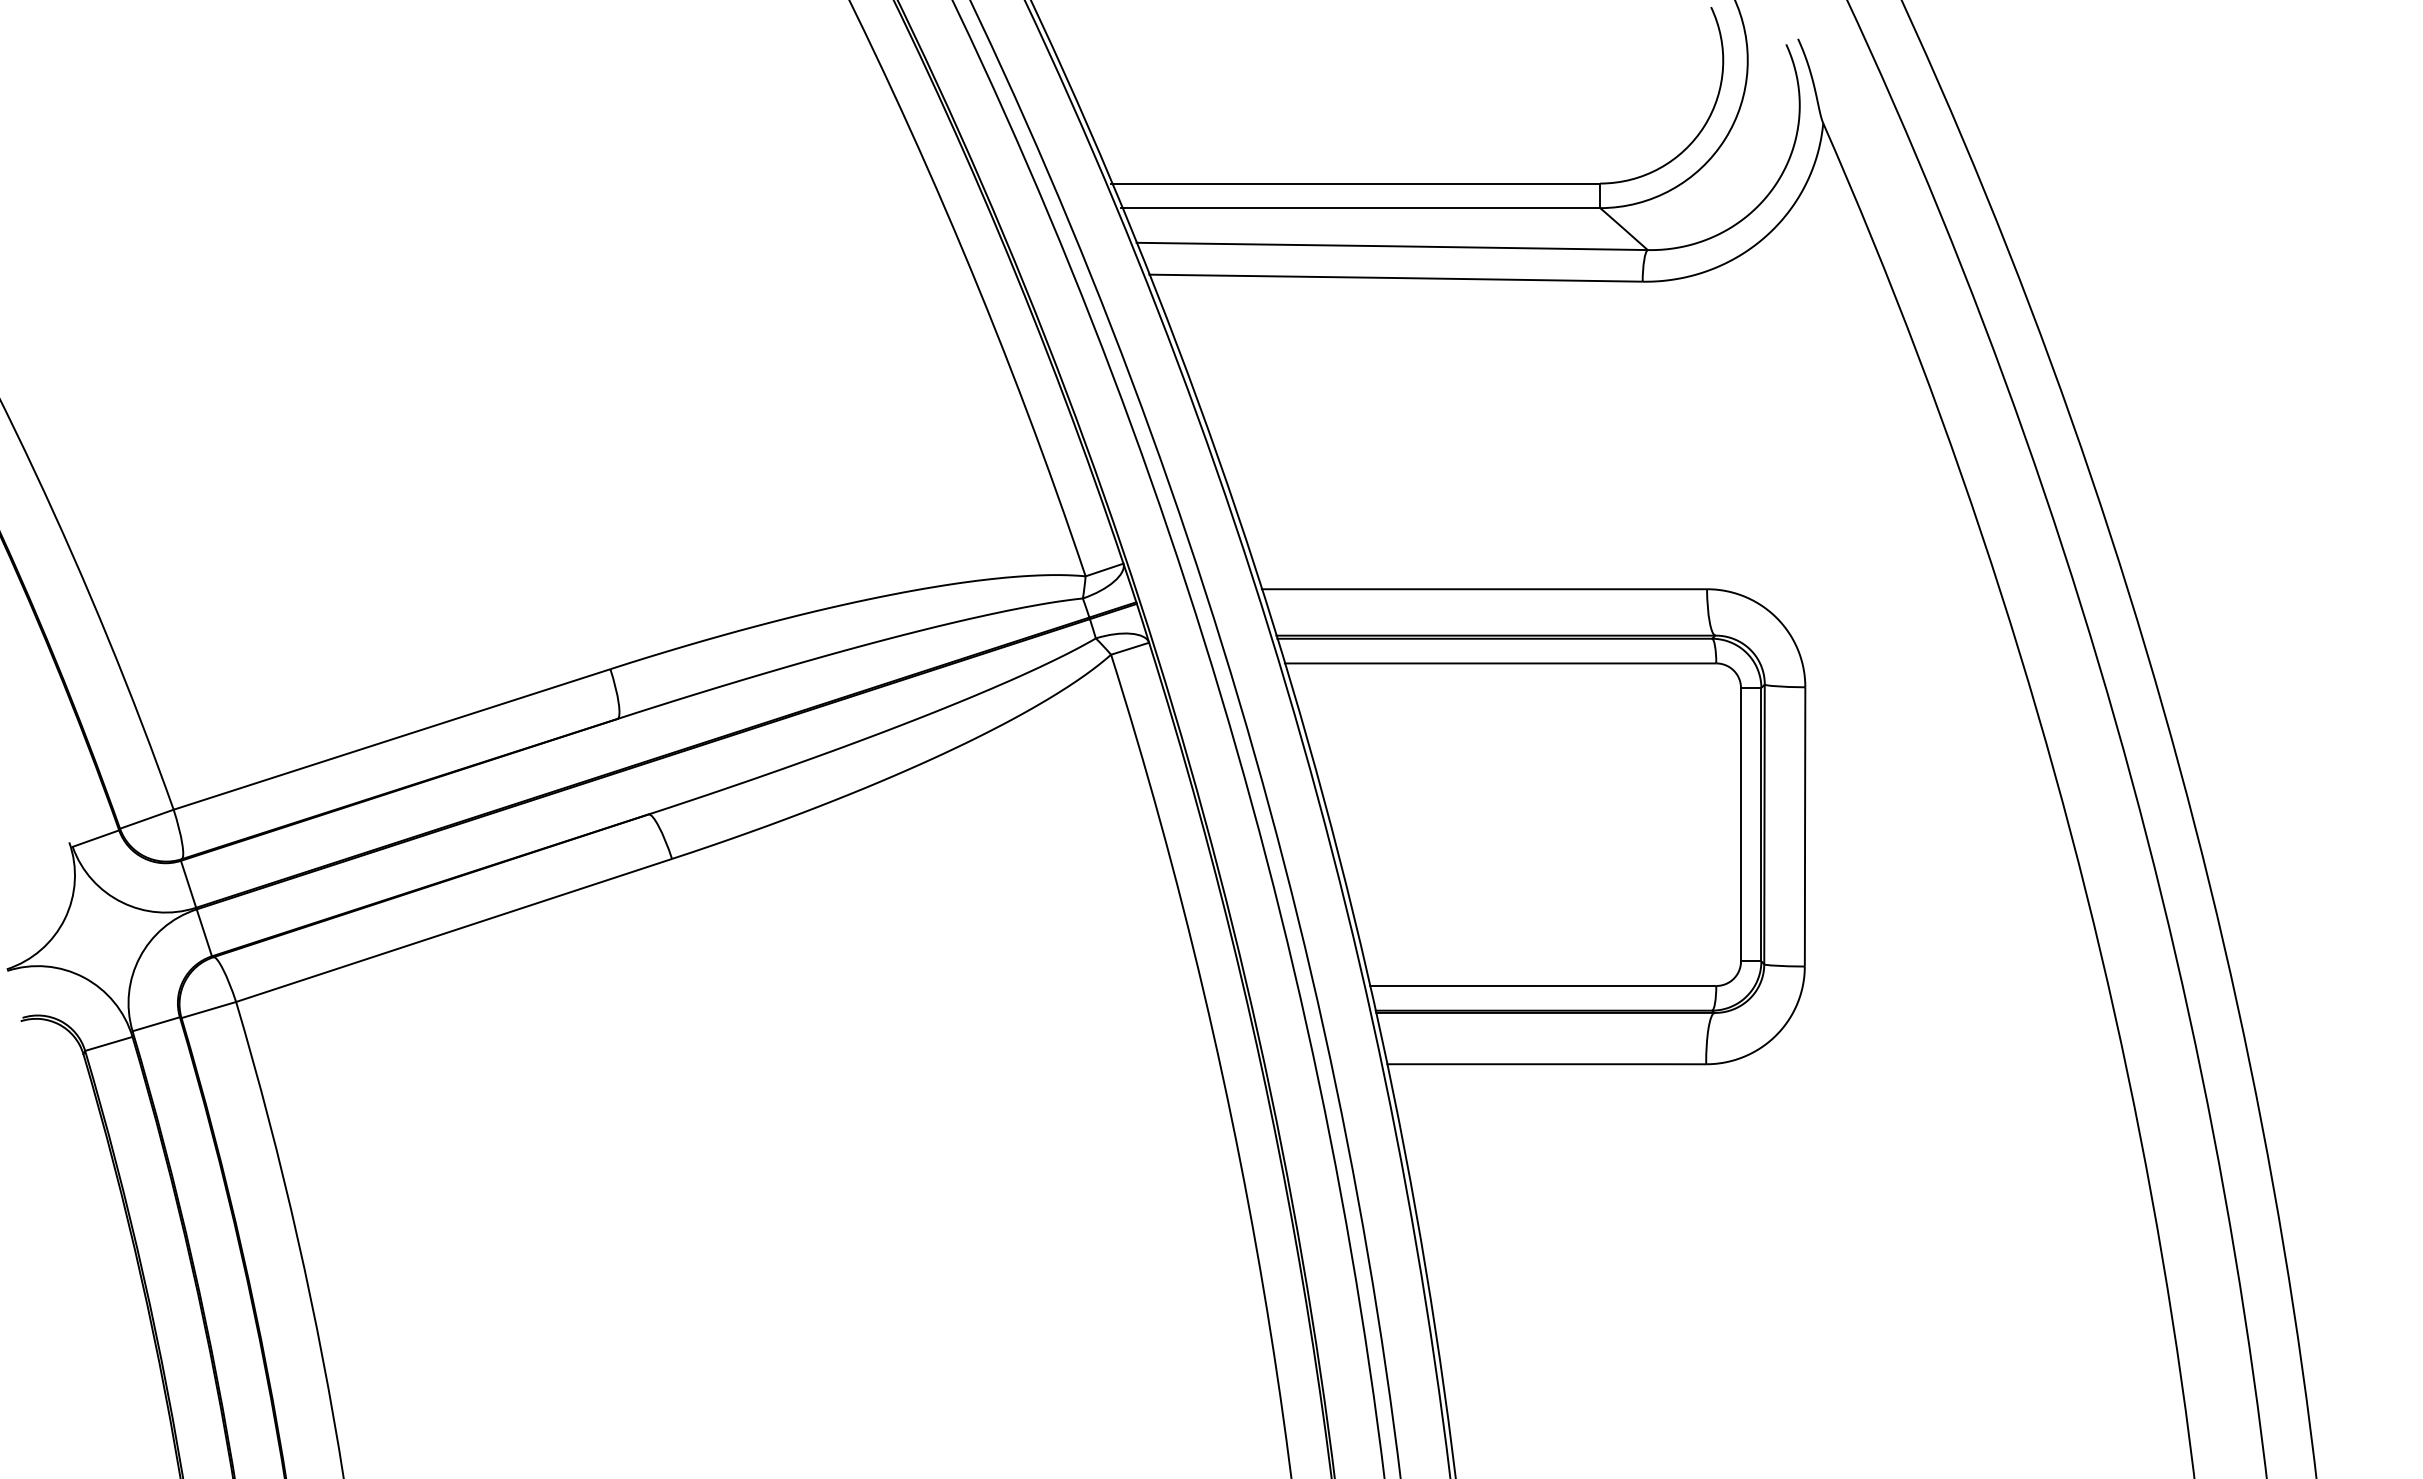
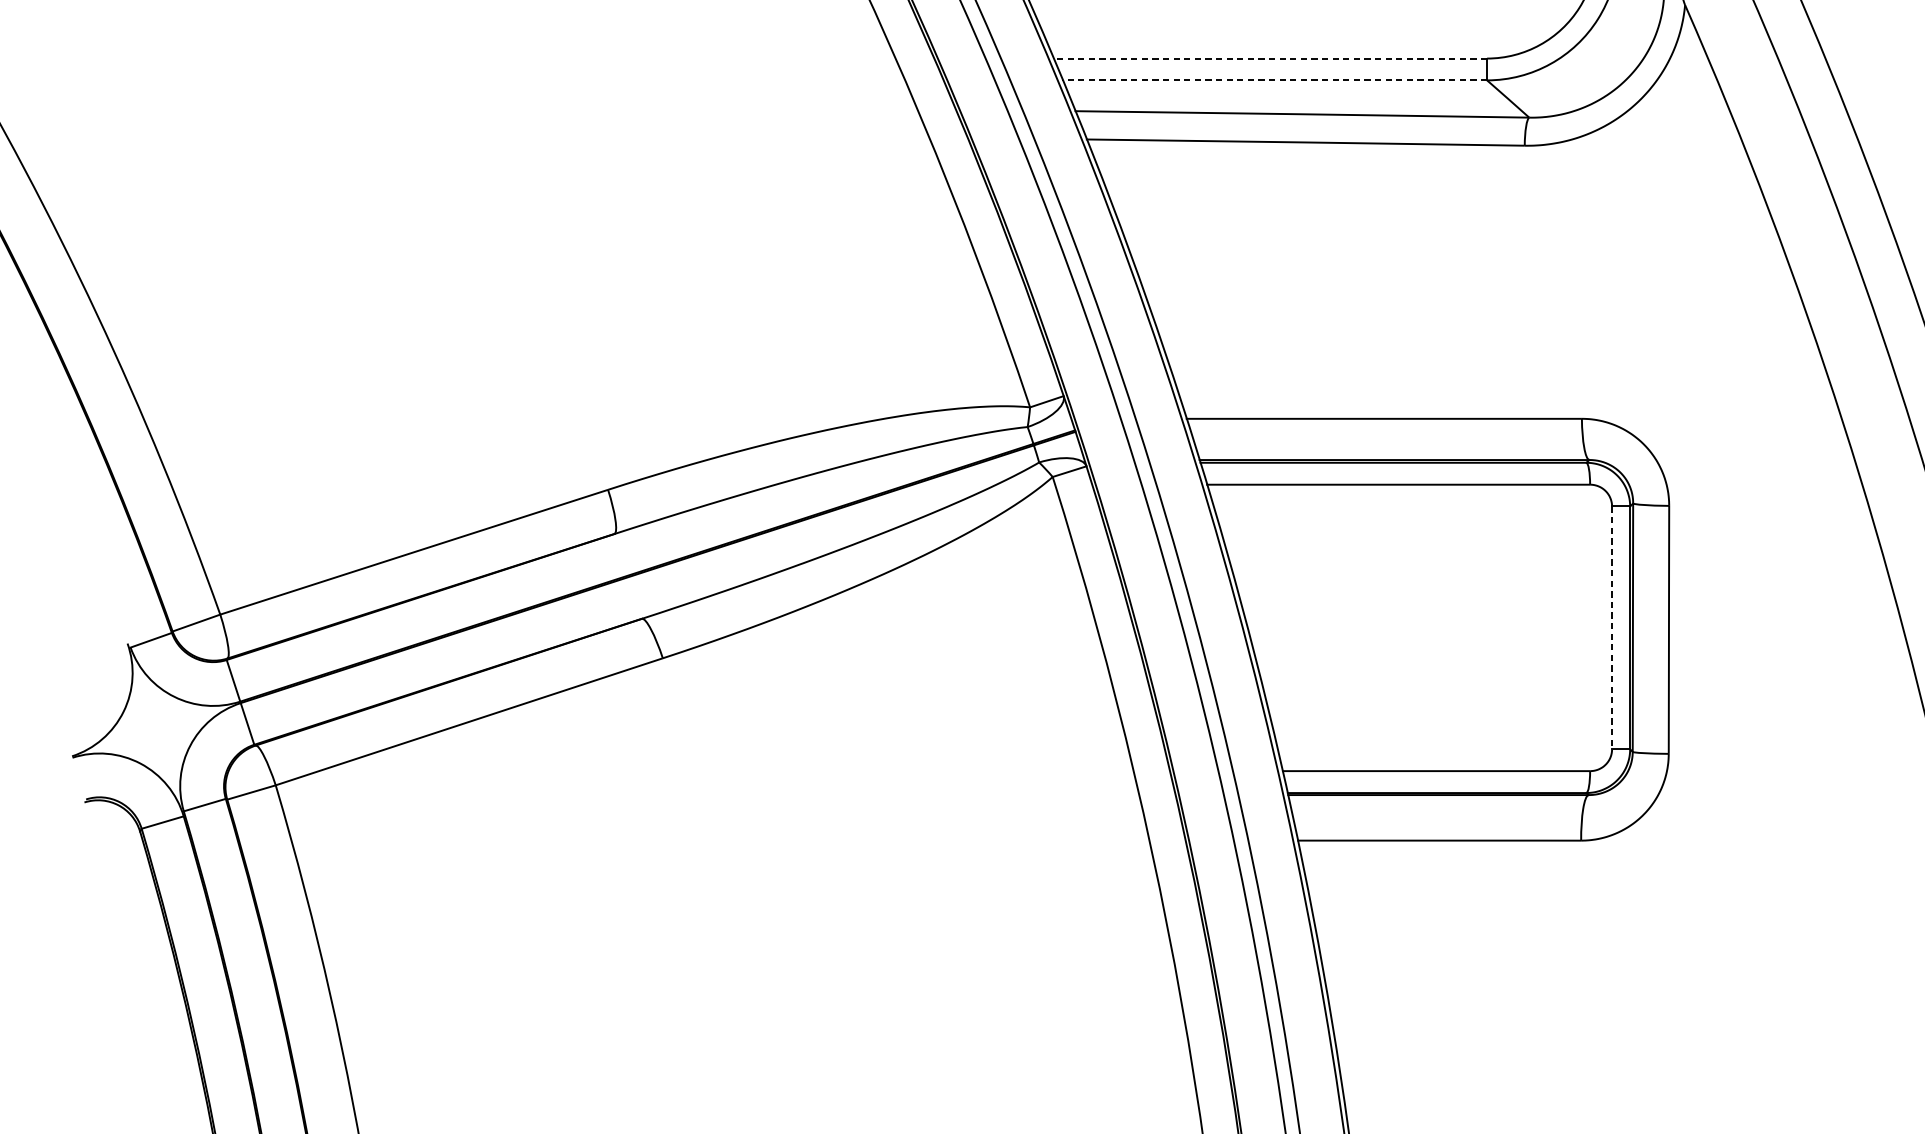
line: (1355, 183) -> (1269, 58), solid -> dashed
line: (1360, 208) -> (1274, 80), solid -> dashed
line: (1740, 824) -> (1611, 627), solid -> dashed

